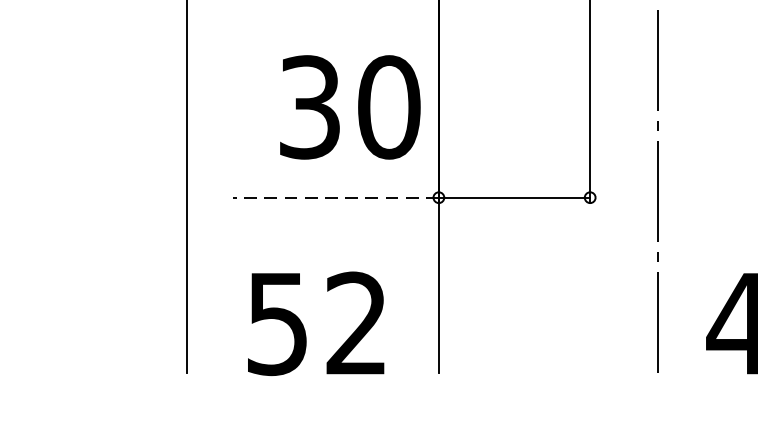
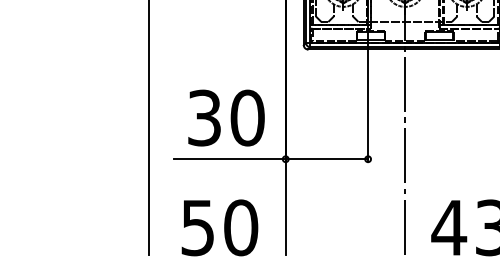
text: (350, 106) -> (226, 117), moved
line: (335, 198) -> (229, 159), dashed -> solid
text: (357, 323) -> (241, 227), 52 -> 50

